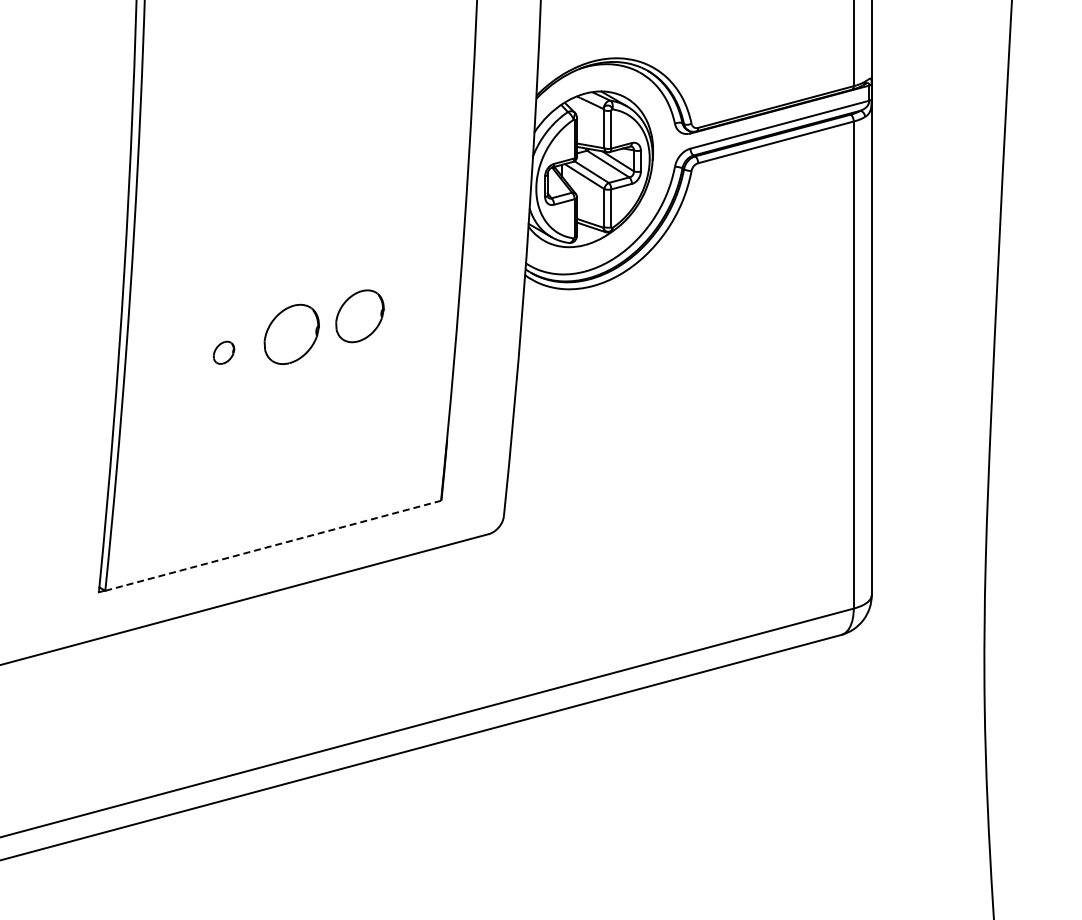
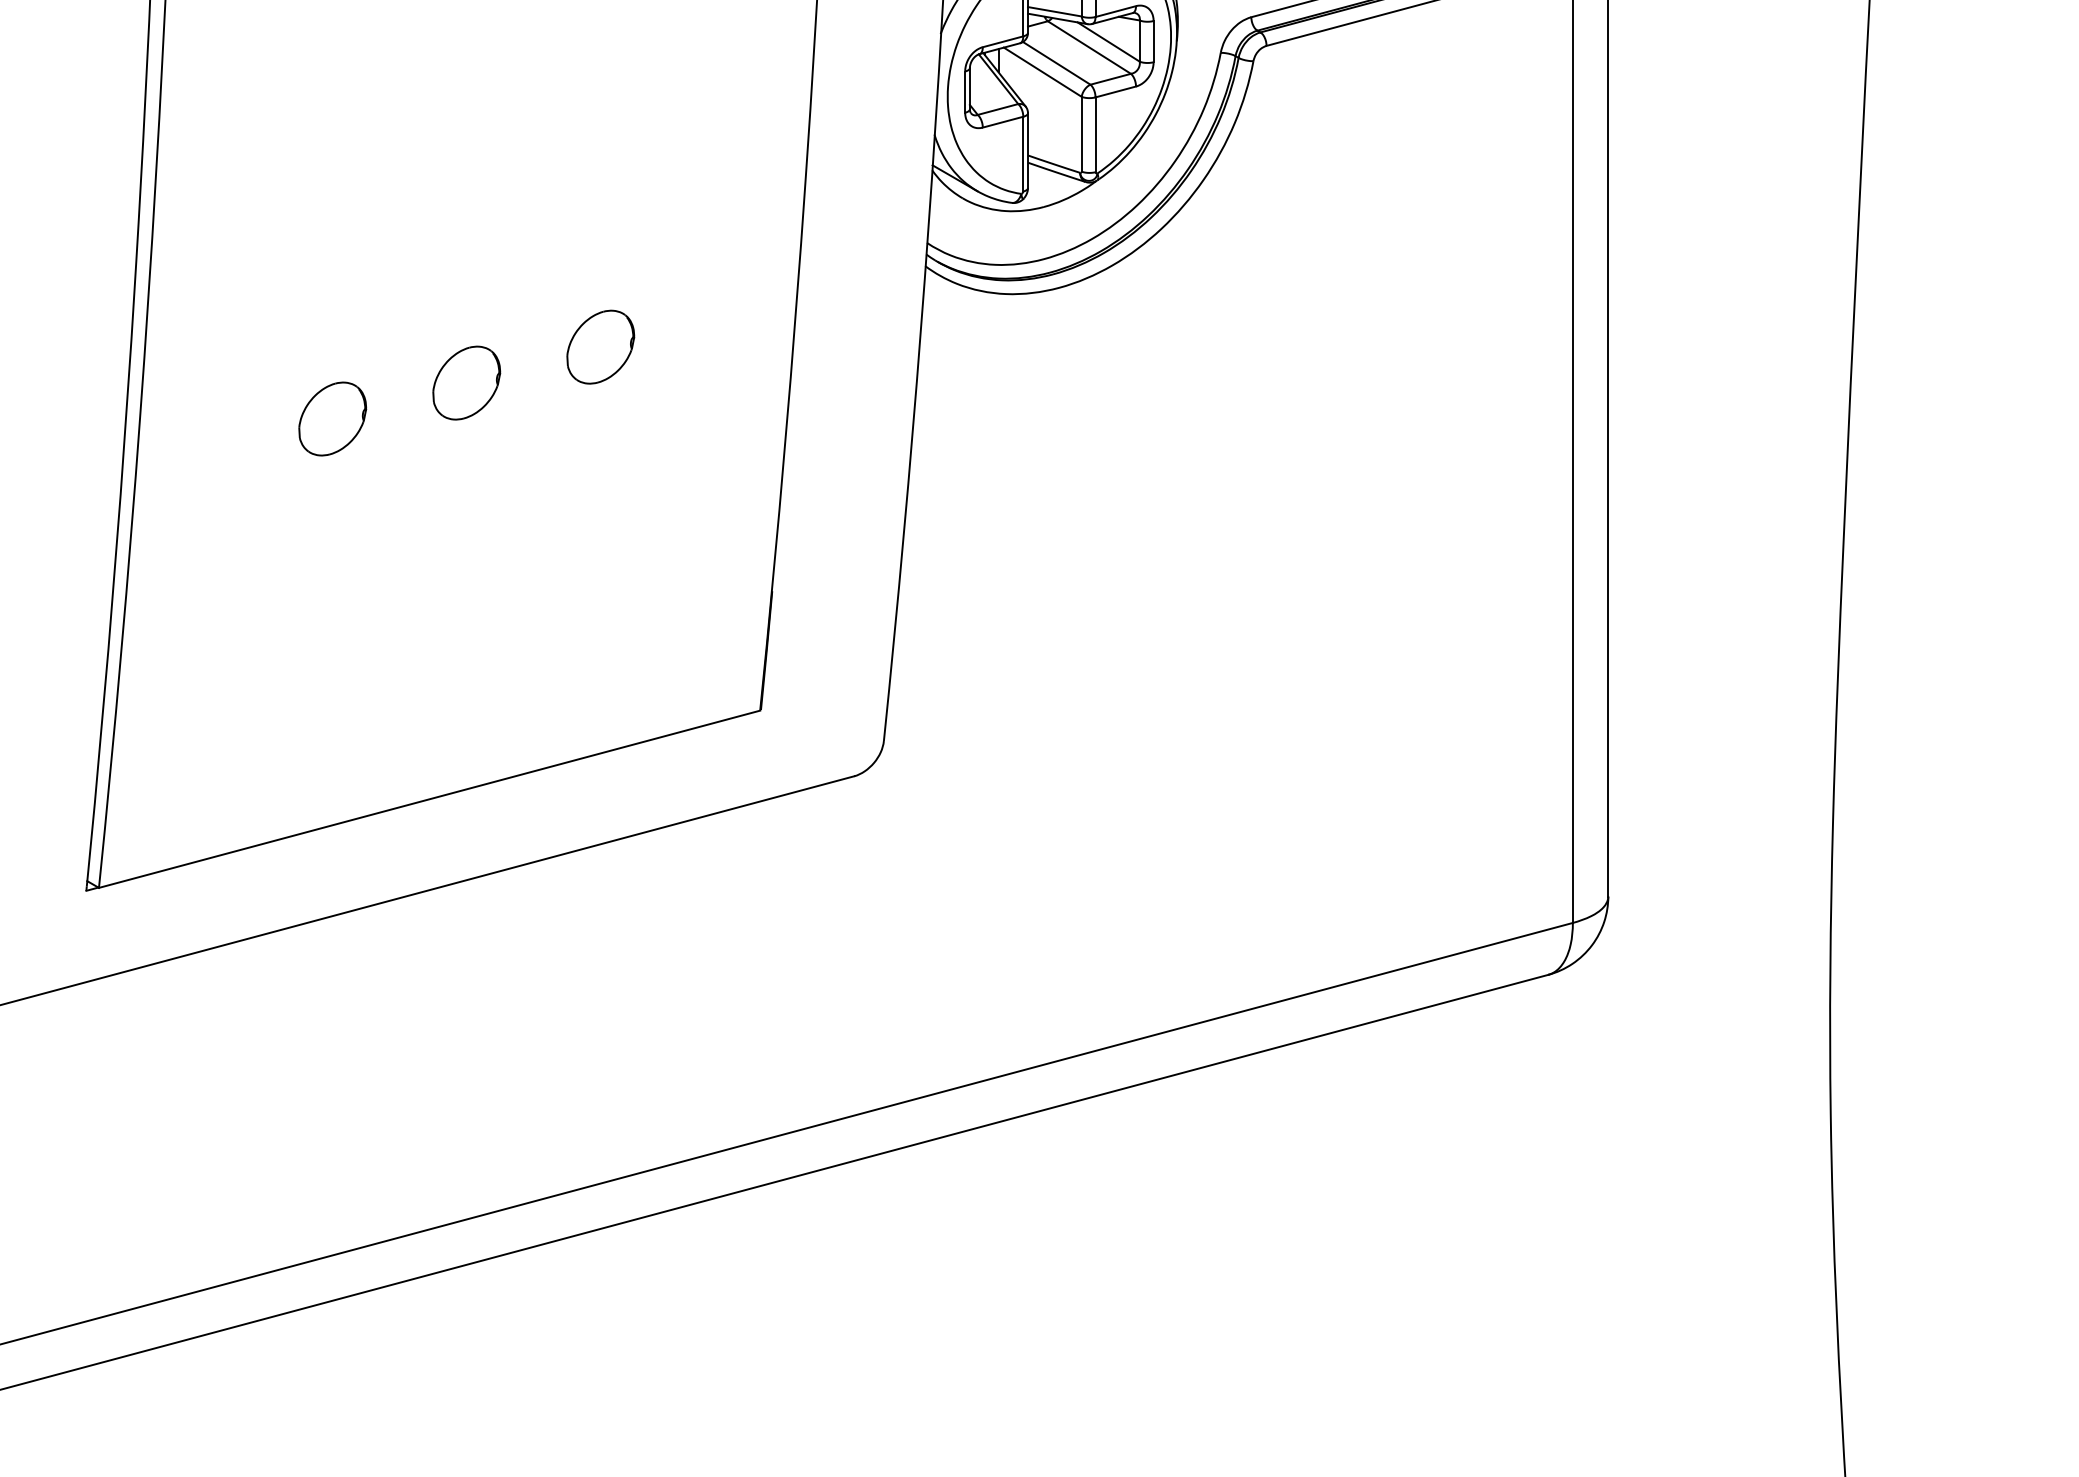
part: (360, 315) -> (601, 345), size x0.71
part: (292, 334) -> (467, 383), size x0.62
part: (223, 352) -> (331, 418), size x1.67
line: (273, 545) -> (430, 798), dashed -> solid

